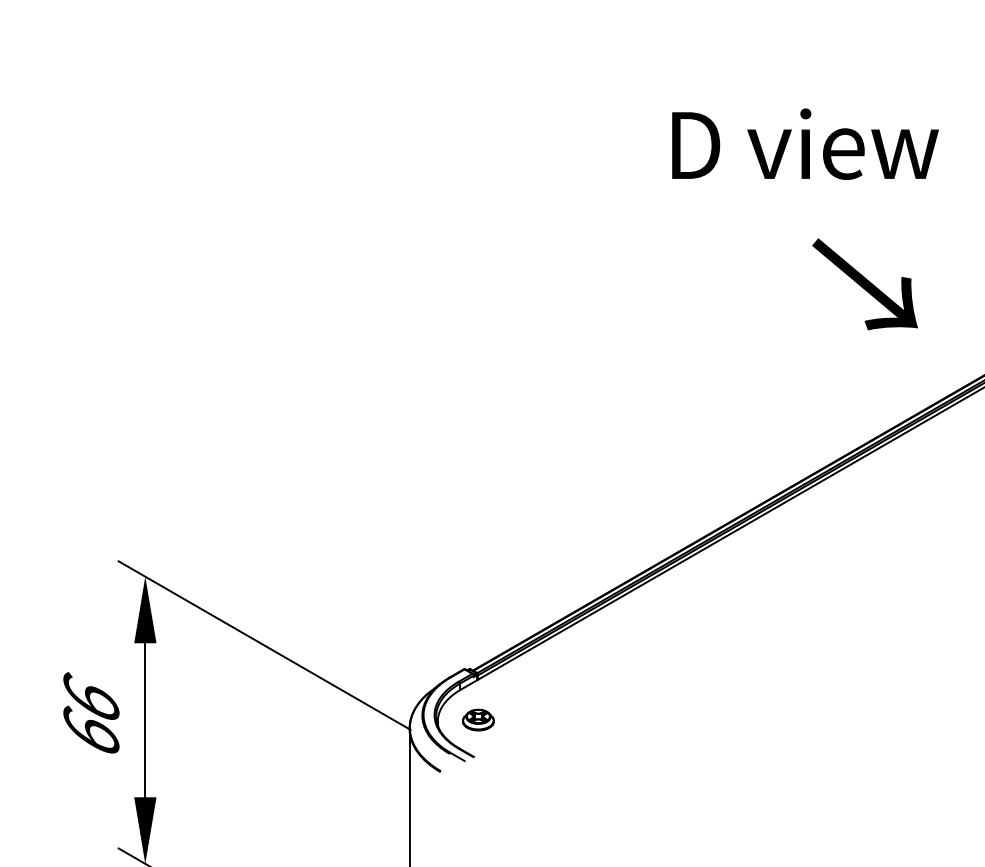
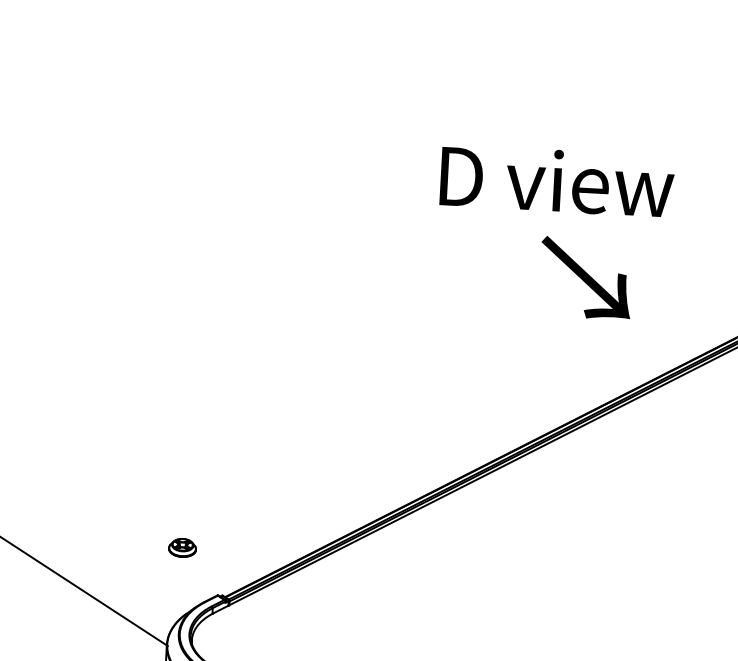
text: (805, 143) -> (557, 180), moved
part: (478, 719) -> (182, 547), moved

